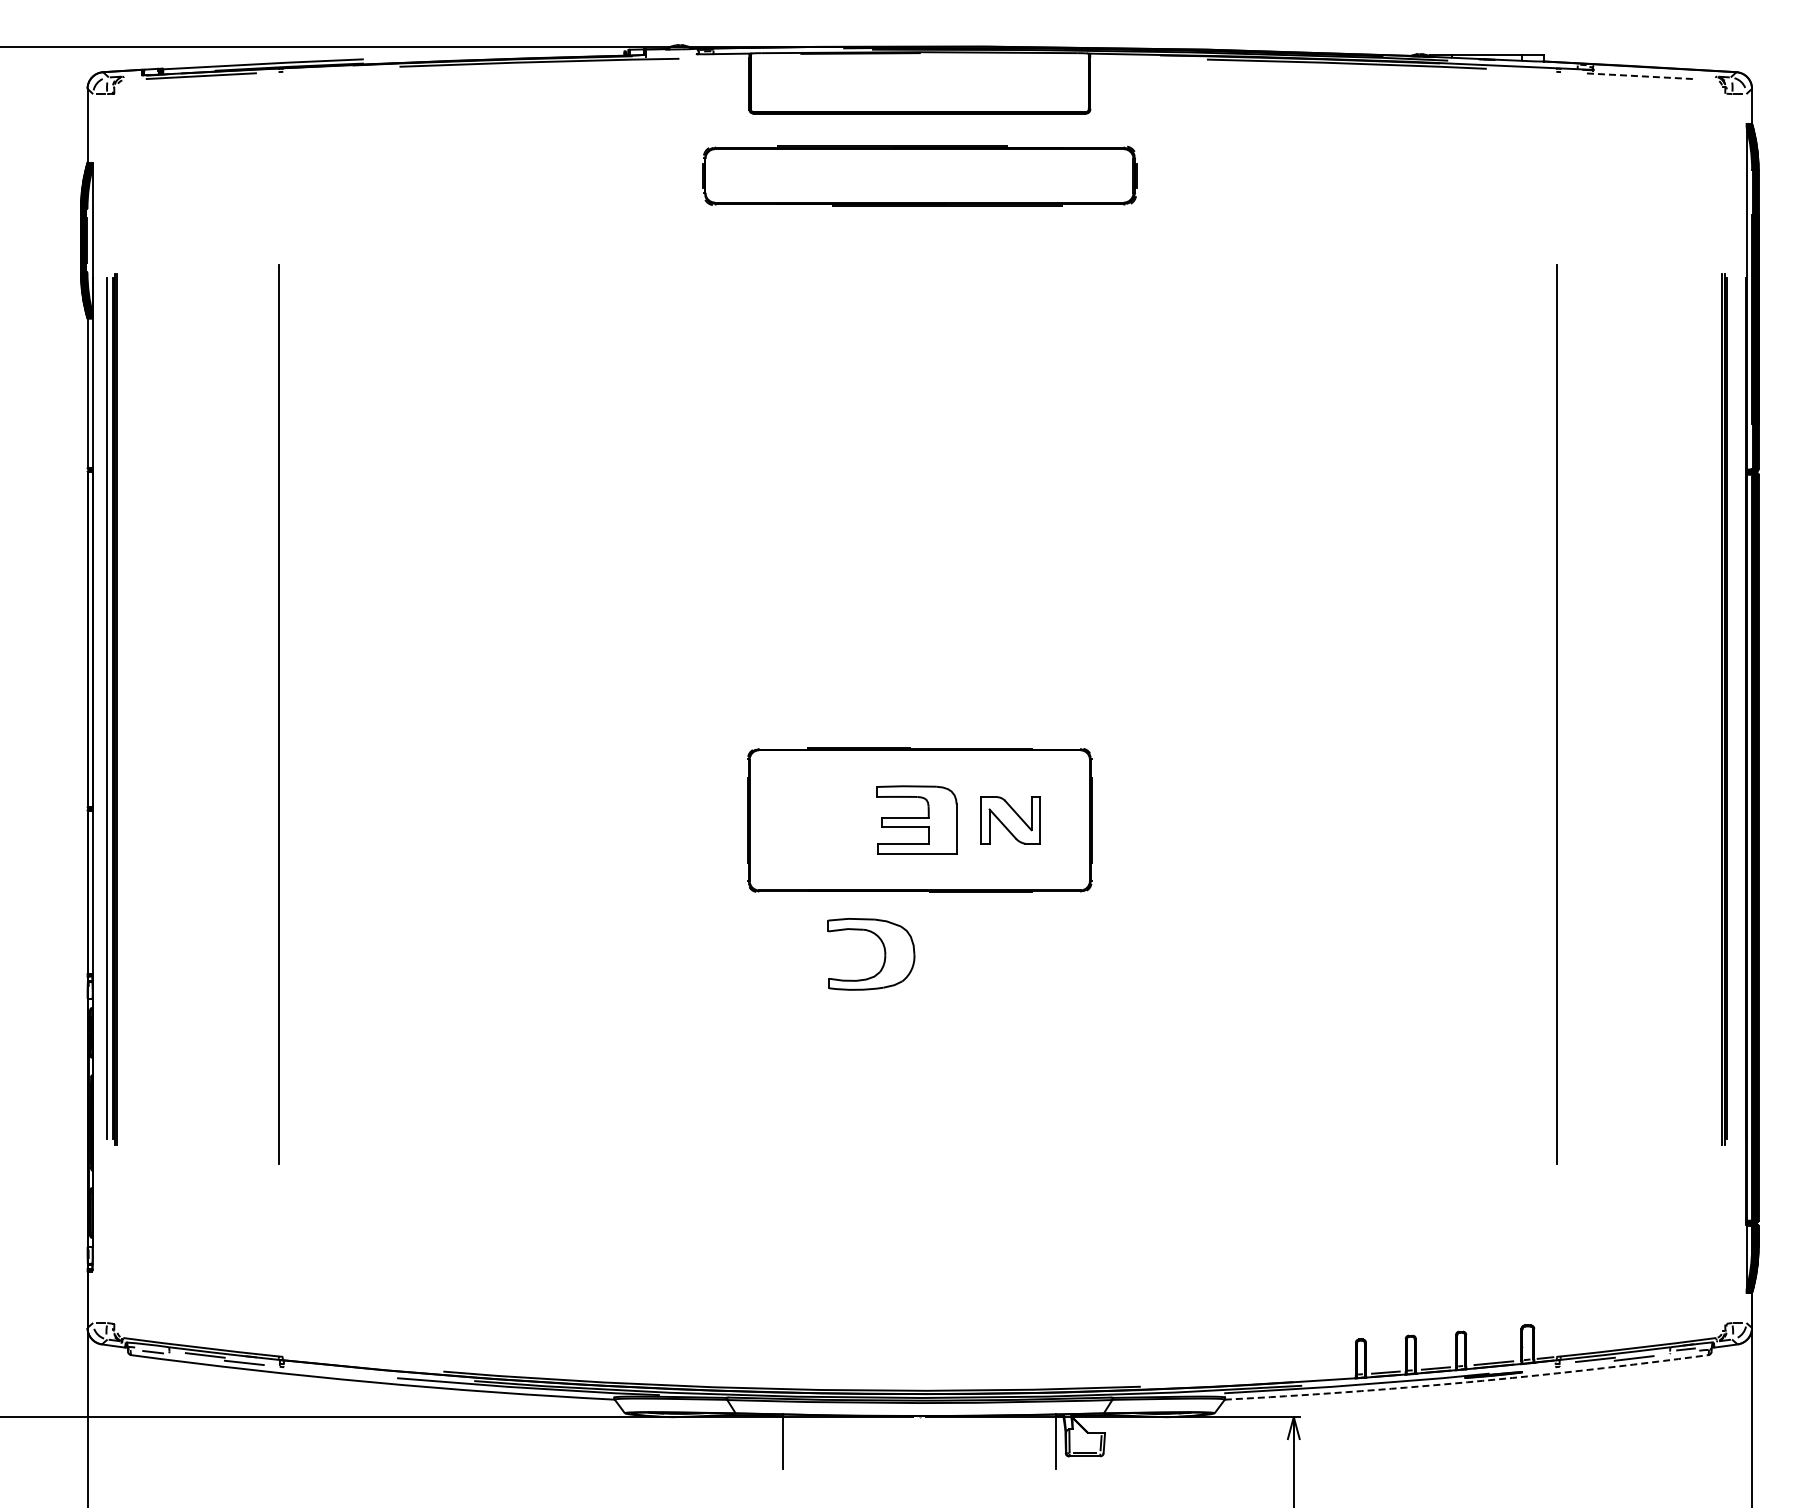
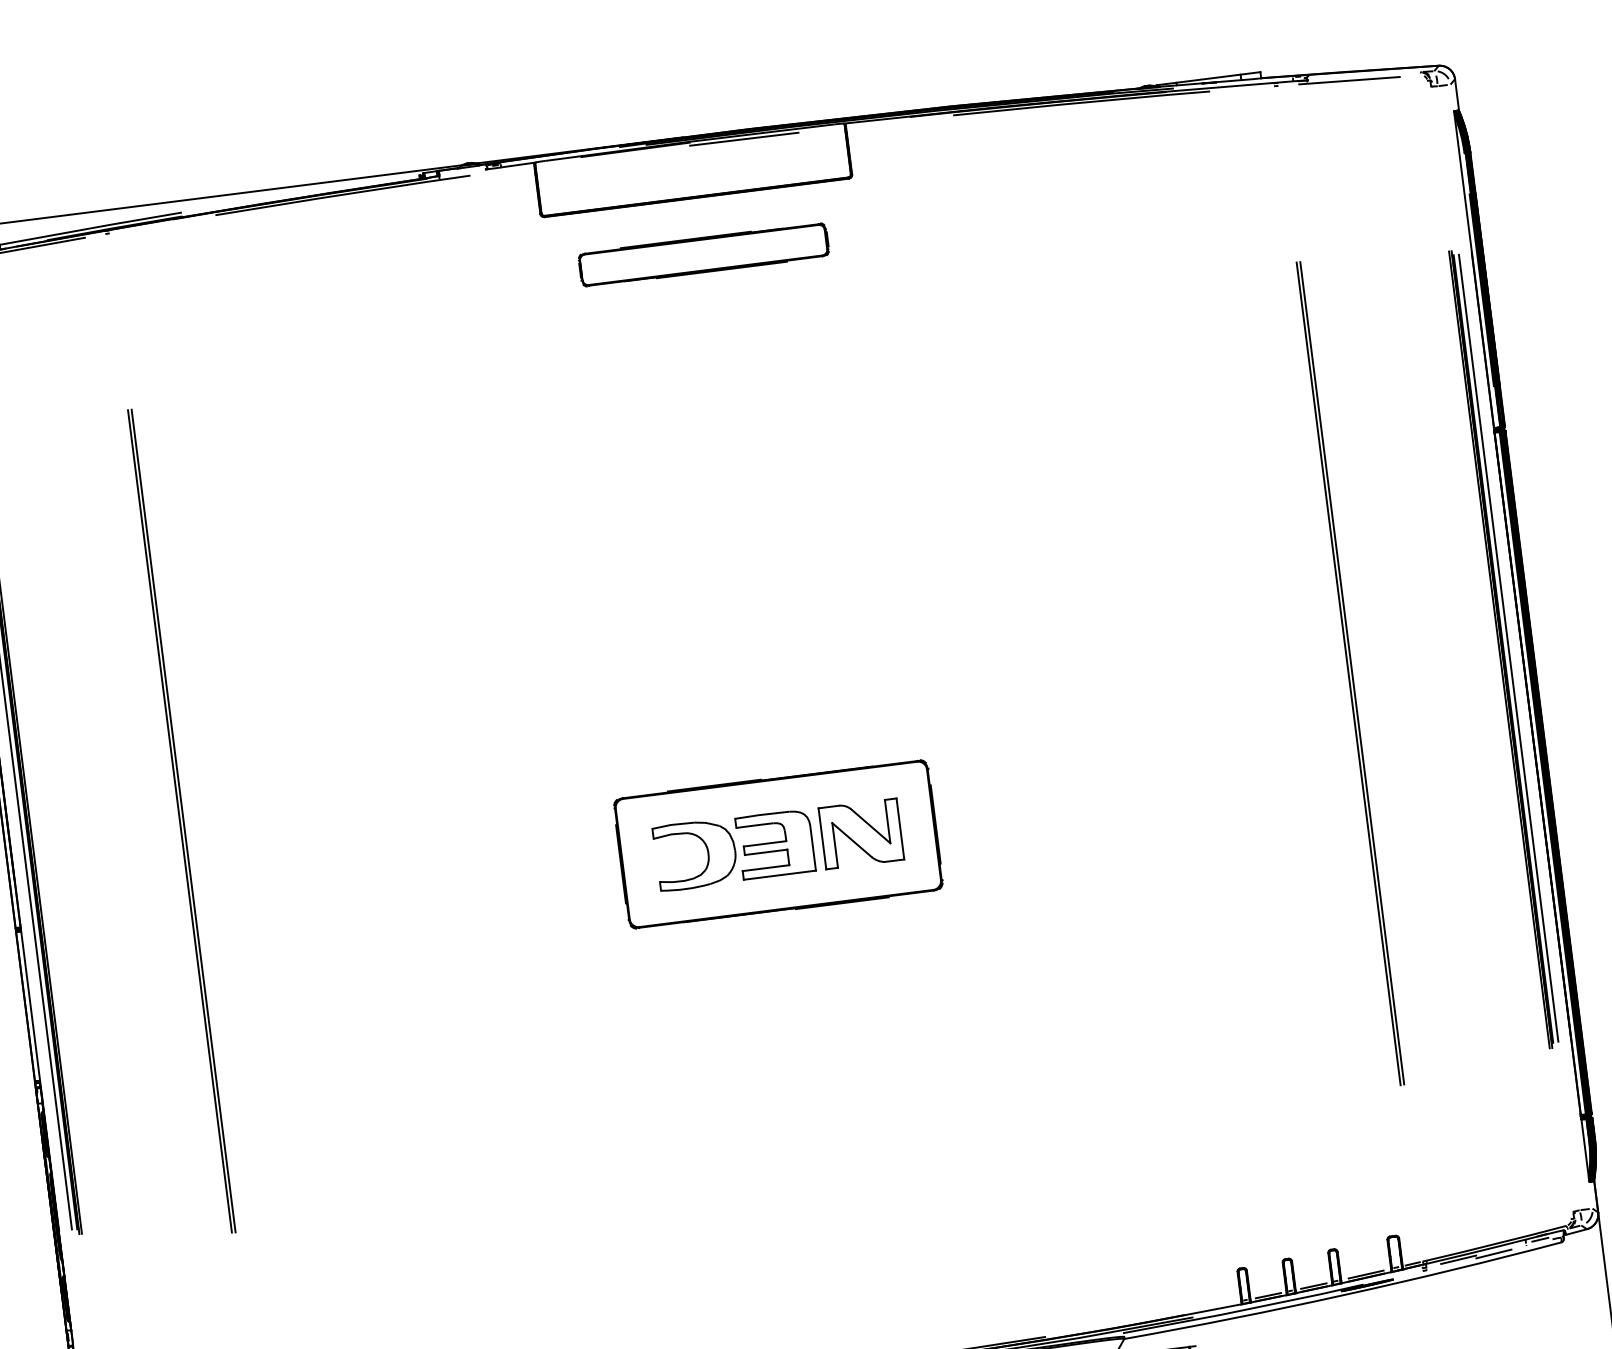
line: (978, 56) -> (743, 138), added
line: (1638, 76) -> (1349, 80), dashed -> solid
part: (919, 175) -> (703, 254), size x0.62
line: (1732, 708) -> (1508, 648), added
line: (1560, 713) -> (1352, 672), added
line: (282, 714) -> (183, 821), added
part: (1010, 820) -> (861, 834), size x1.43
part: (884, 954) -> (707, 853), moved
arc: (1467, 1382) -> (1344, 1295), dashed -> solid

